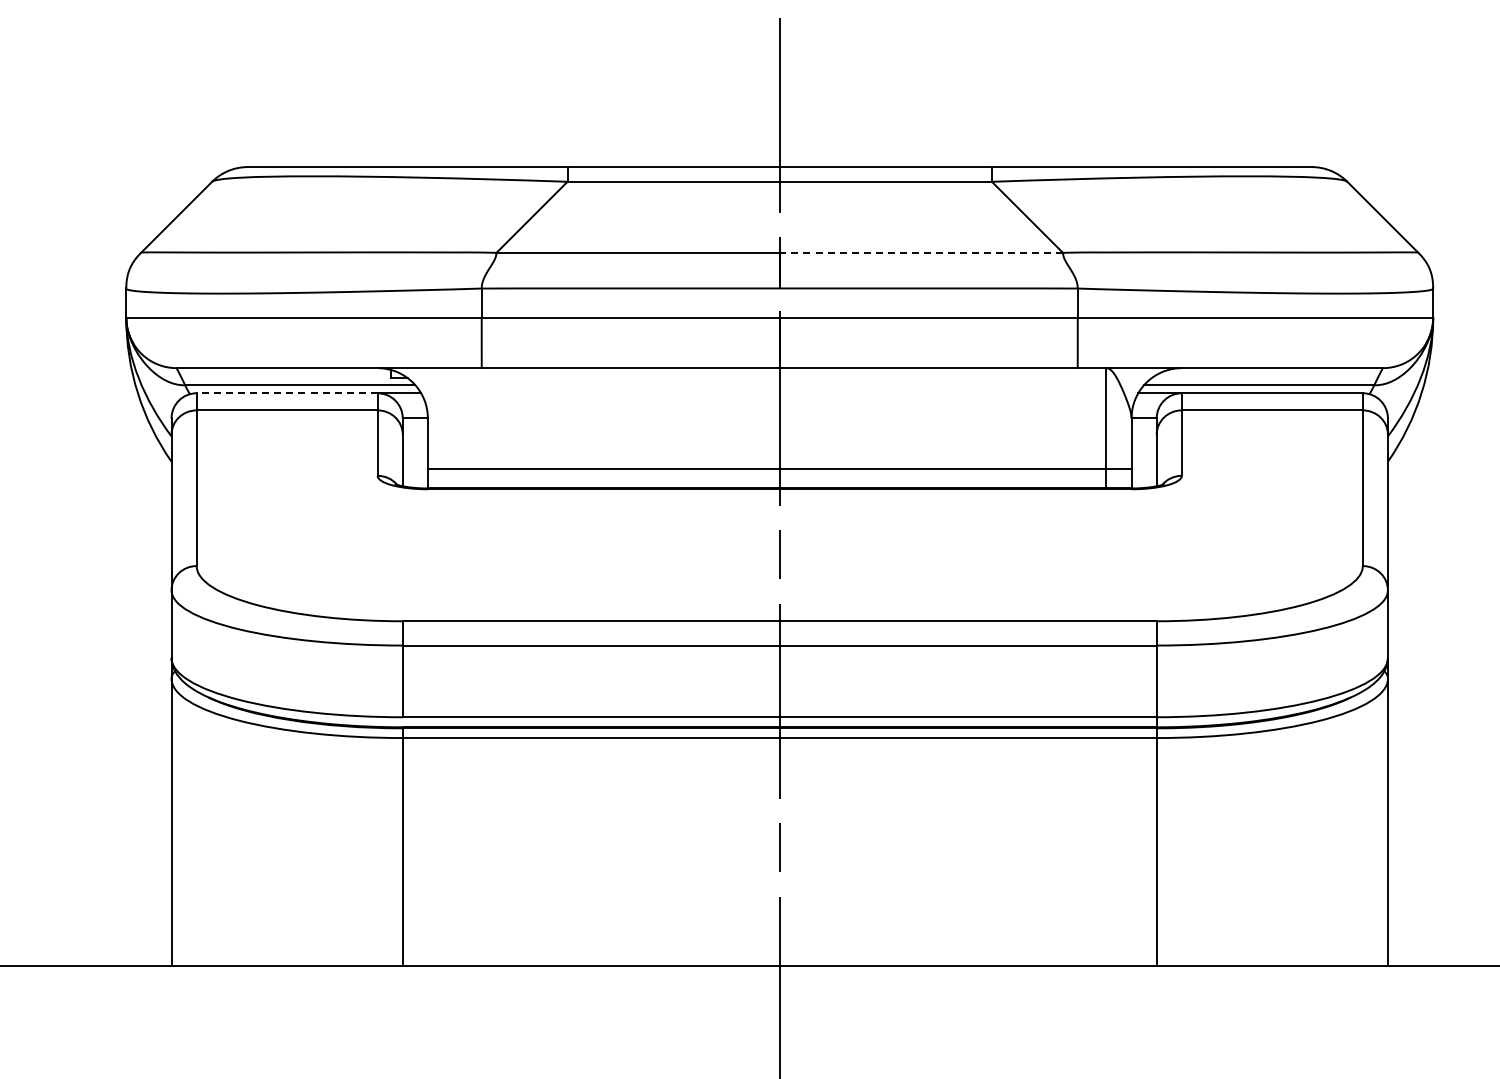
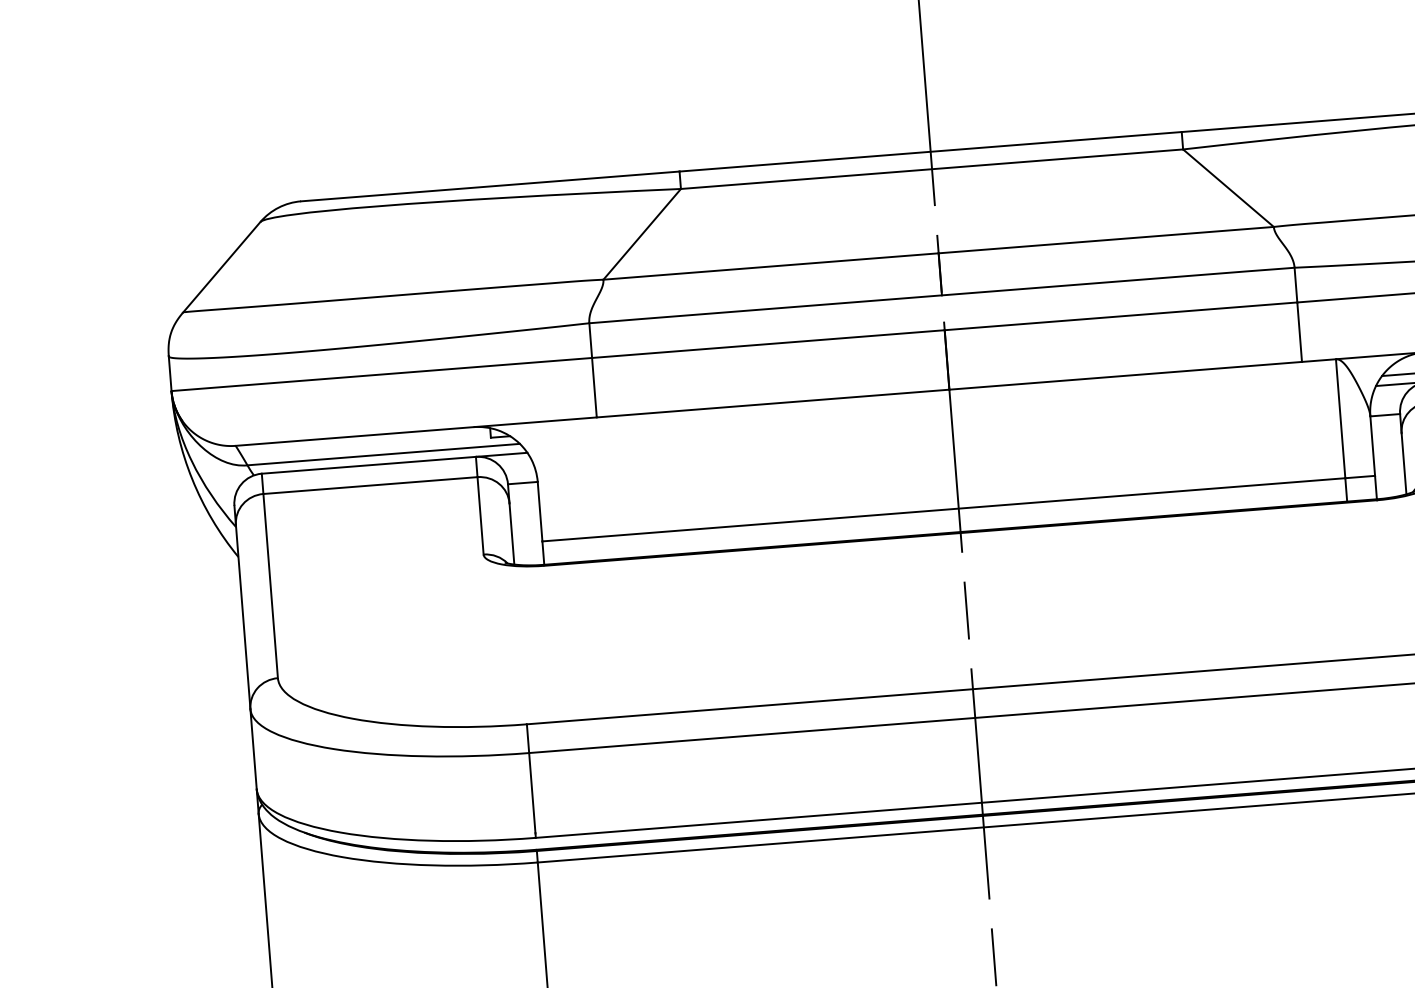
line: (921, 252) -> (1106, 239), dashed -> solid
line: (286, 393) -> (368, 465), dashed -> solid

